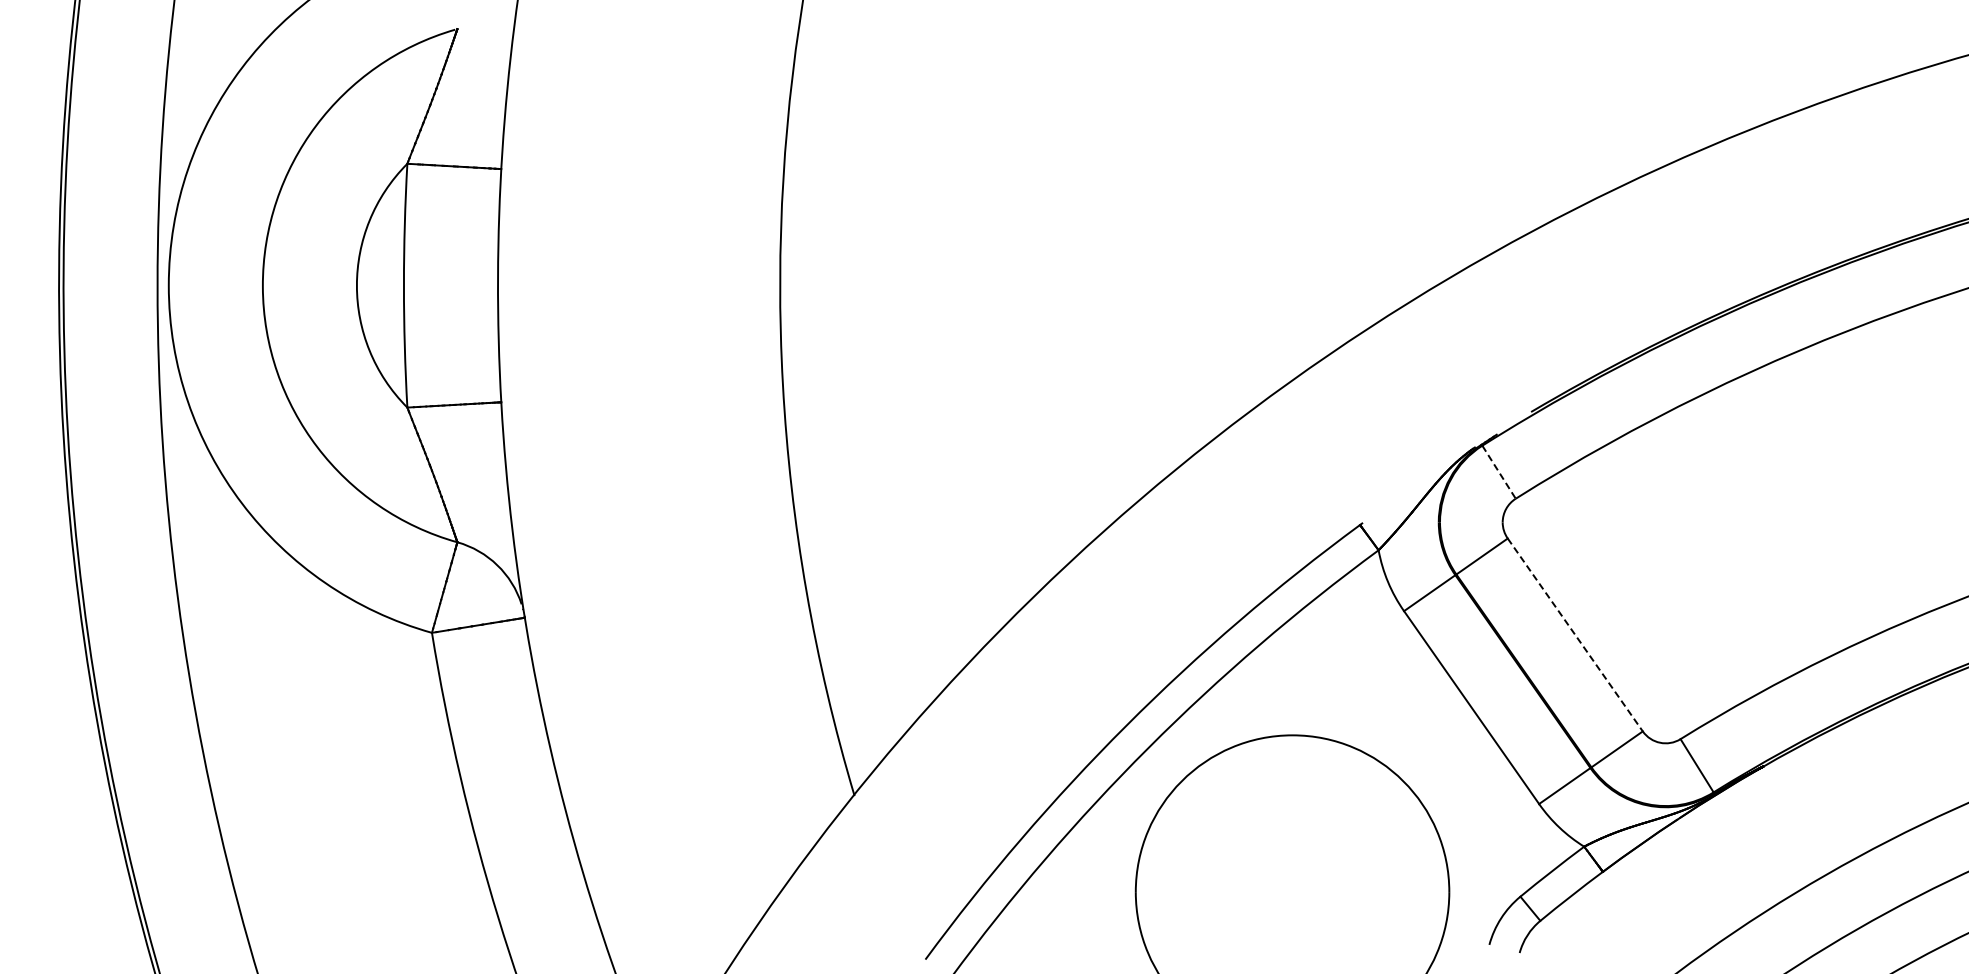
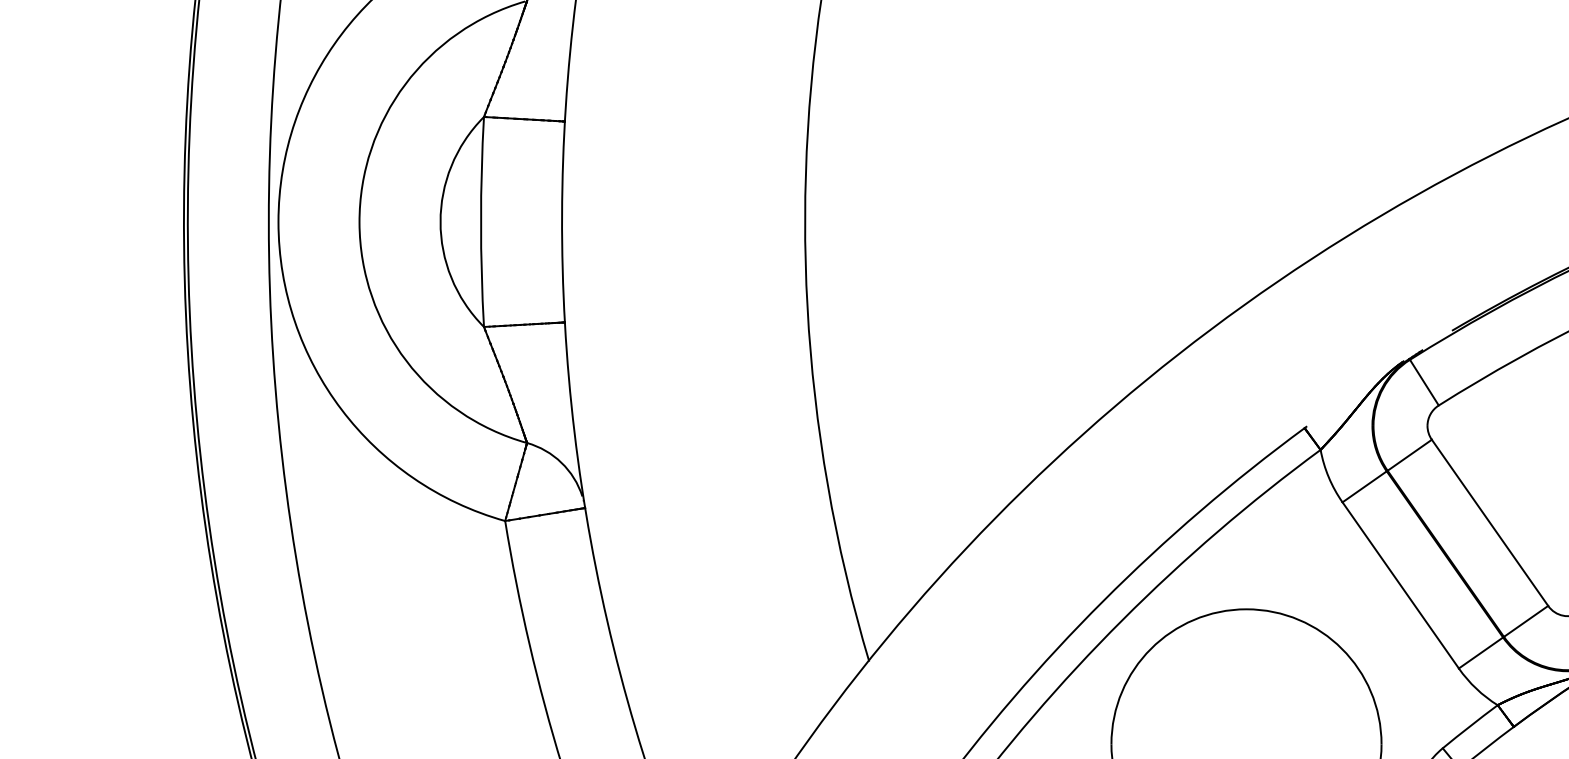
line: (1499, 472) -> (1424, 382), dashed -> solid
line: (1575, 634) -> (1490, 522), dashed -> solid

